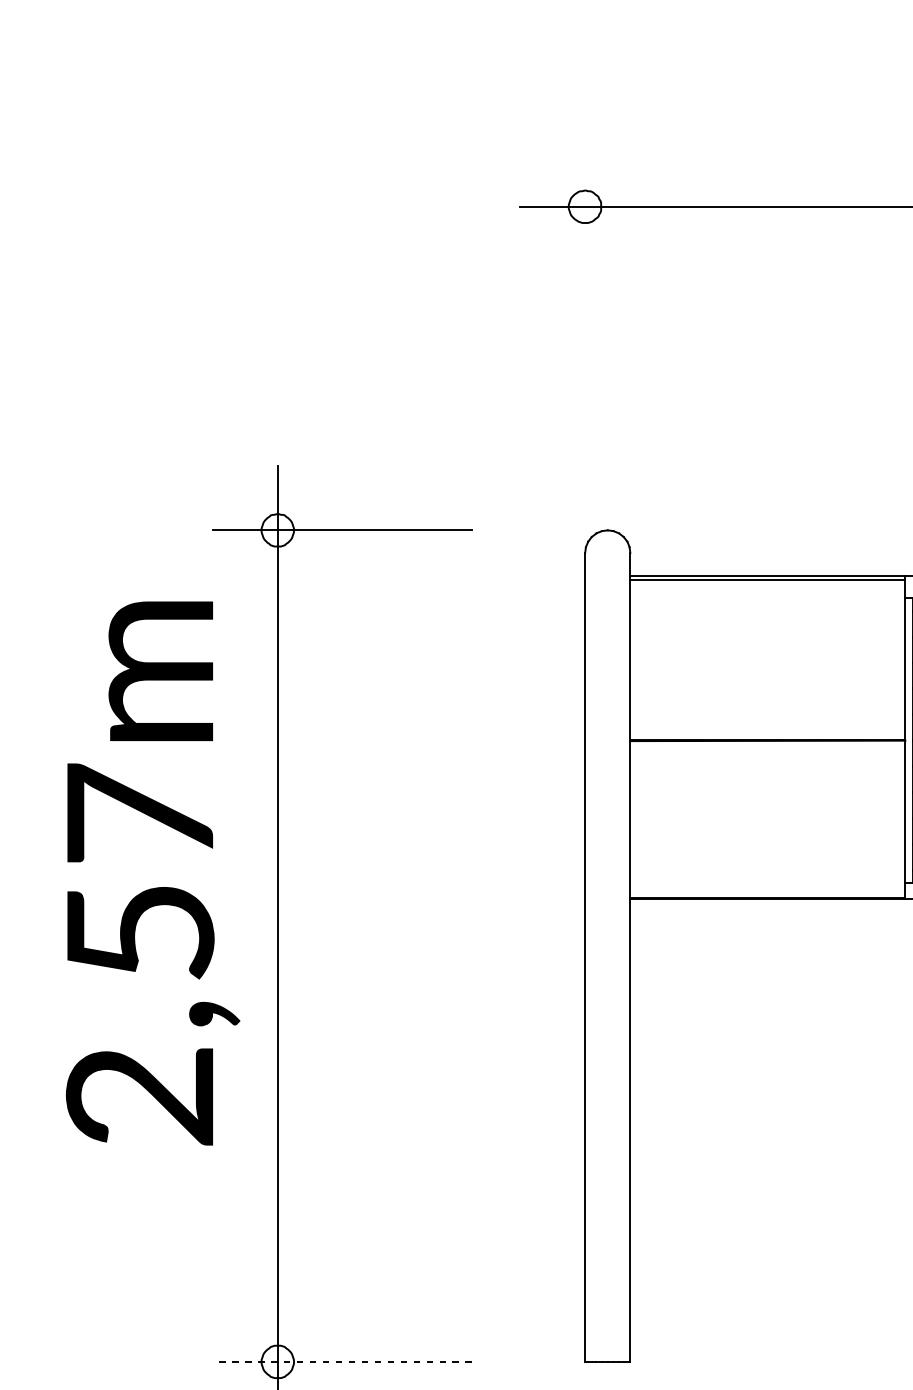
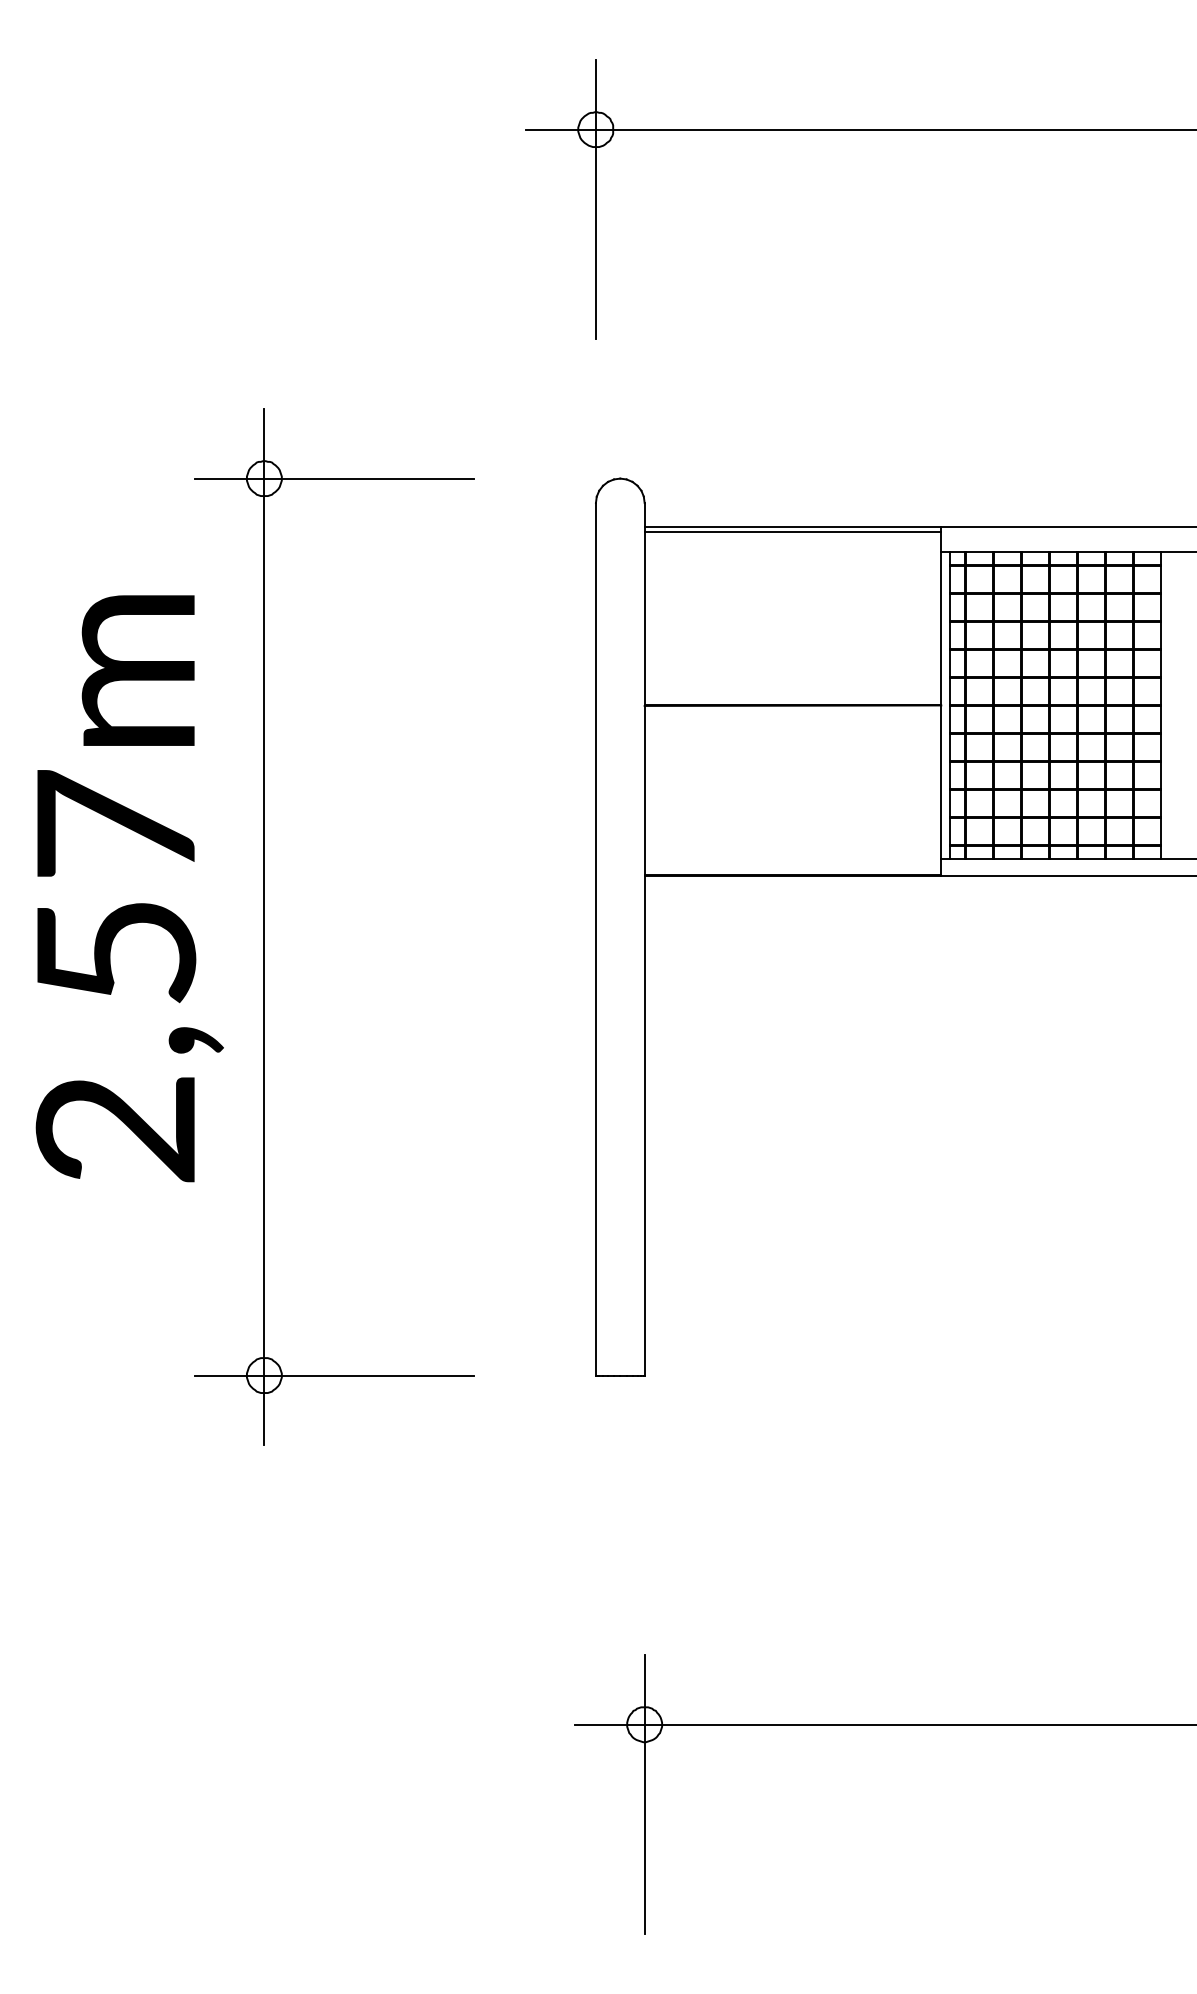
line: (584, 271) -> (595, 199), added
text: (152, 873) -> (129, 888), moved
line: (342, 1361) -> (334, 1375), dashed -> solid

